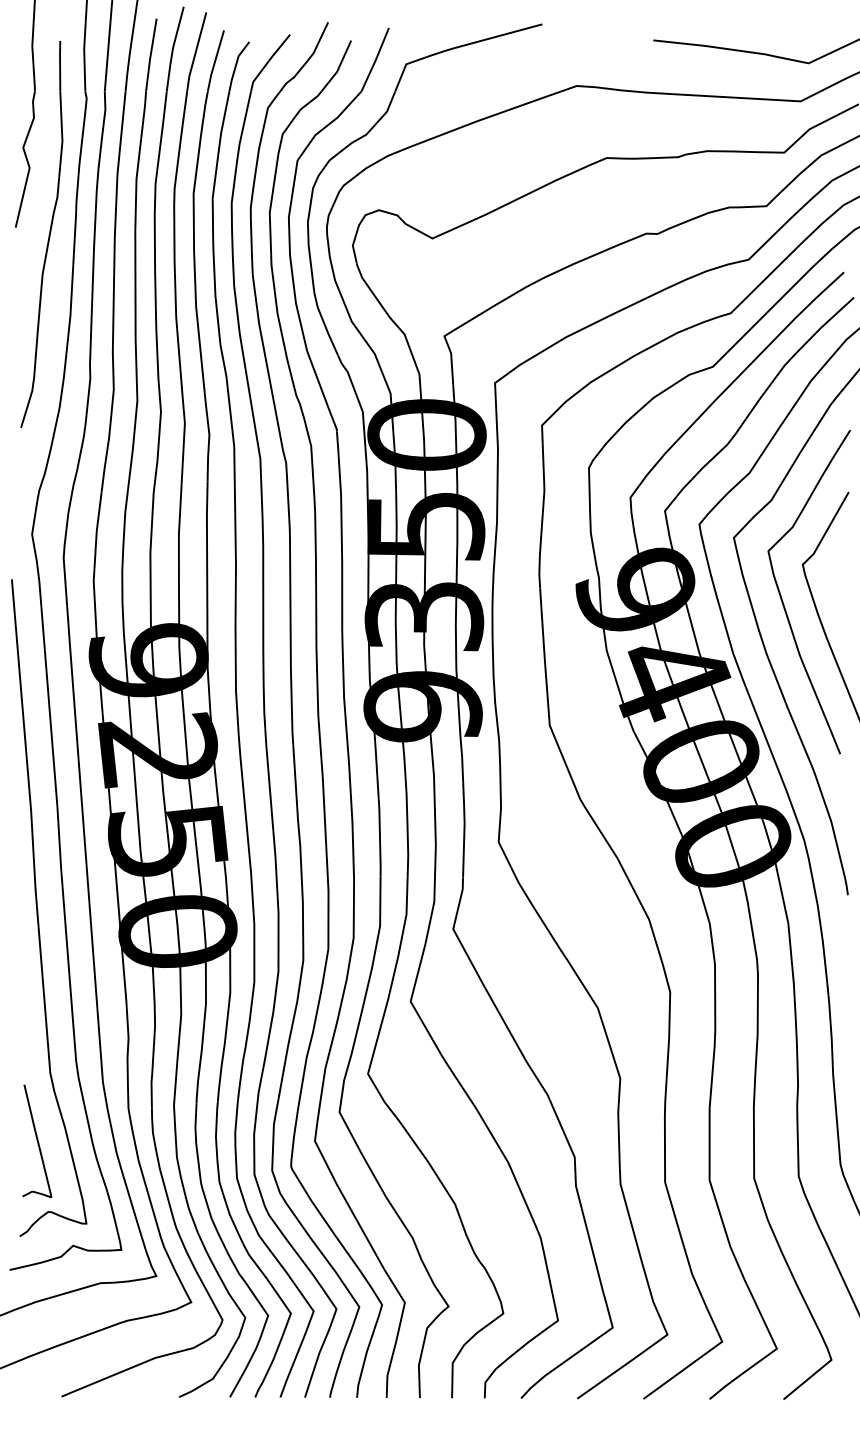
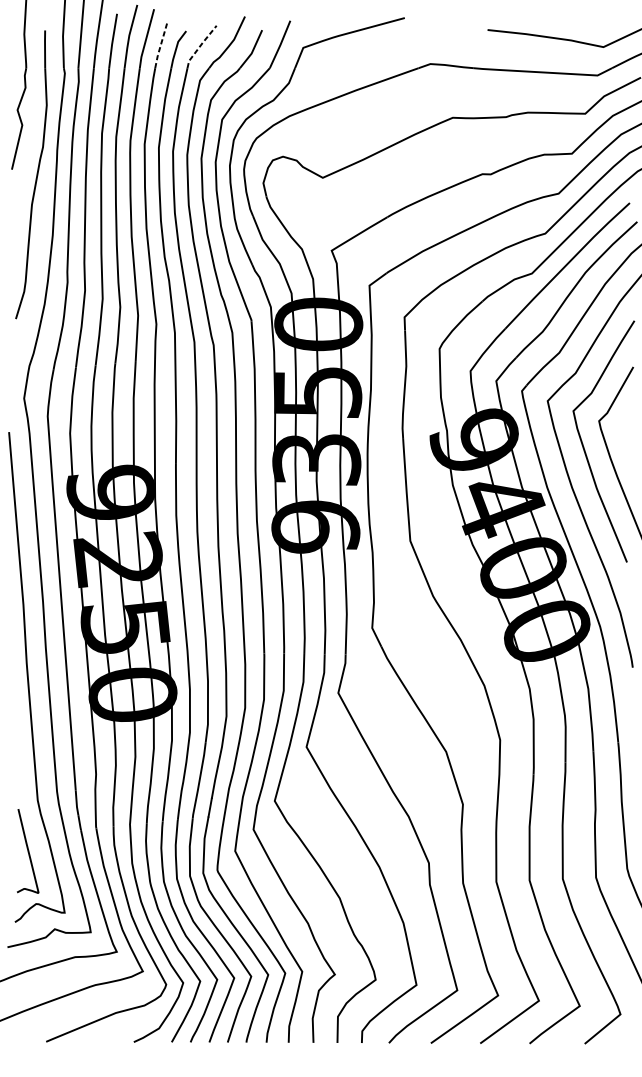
line: (215, 60) -> (160, 45), solid -> dashed
line: (268, 61) -> (200, 45), solid -> dashed

